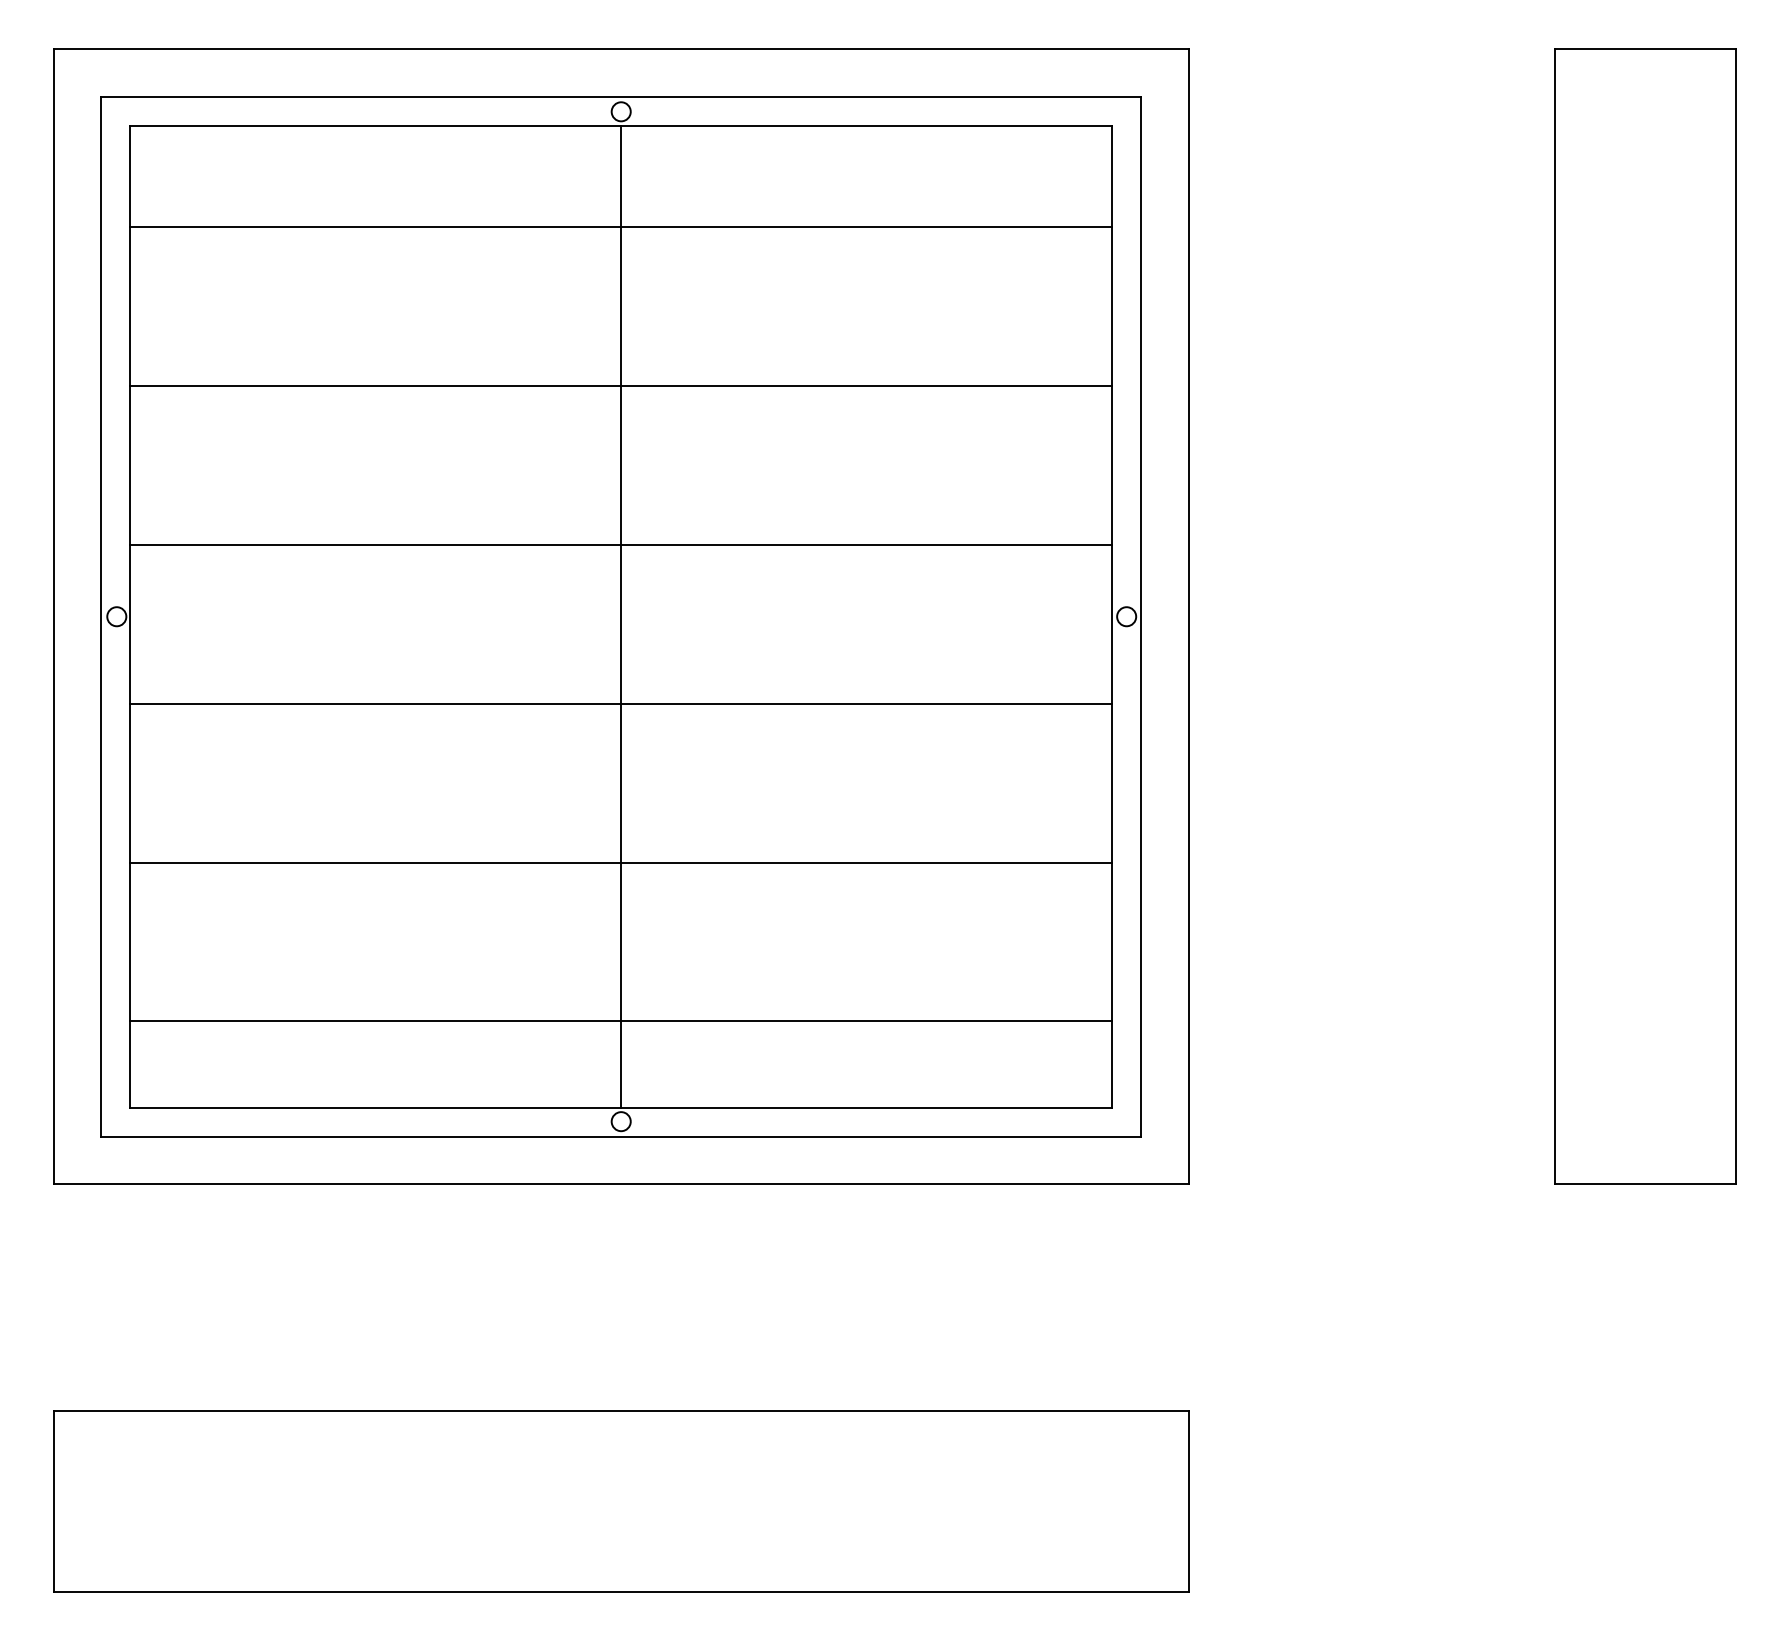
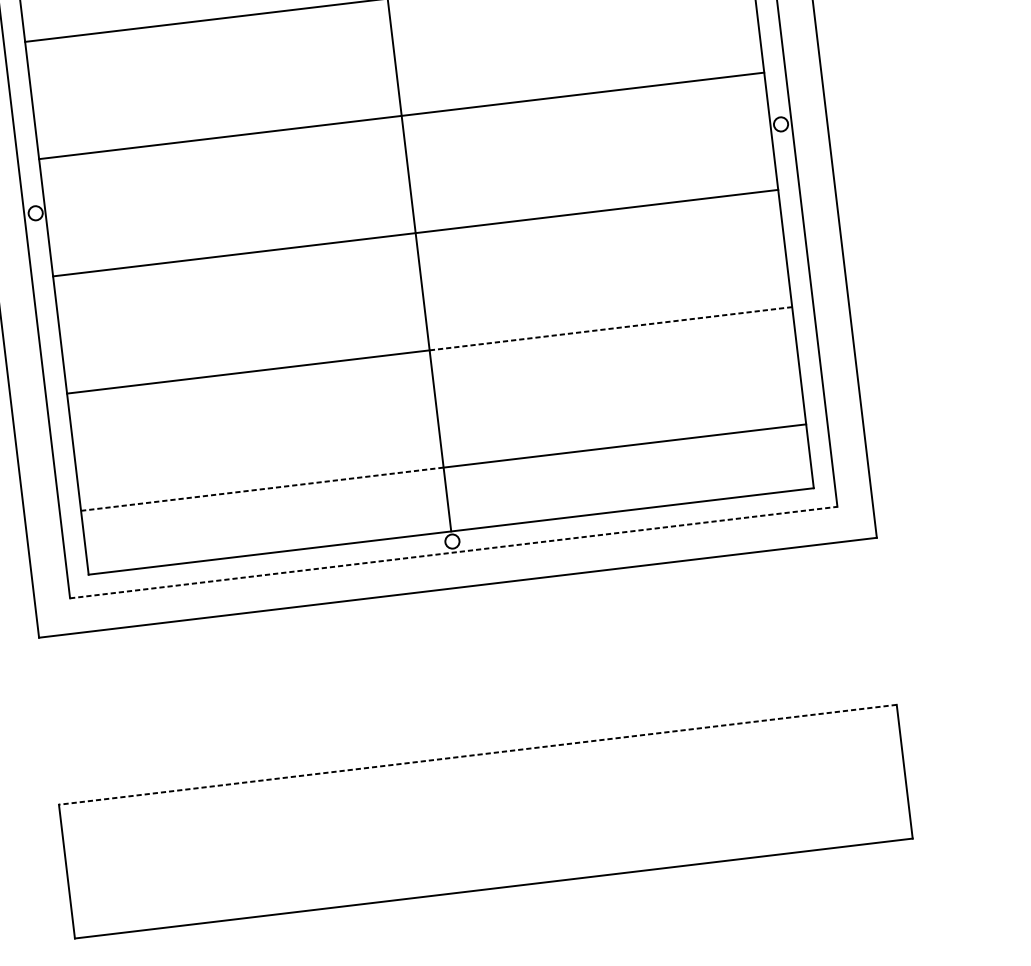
line: (867, 862) -> (611, 328), solid -> dashed
line: (375, 1021) -> (262, 489), solid -> dashed
line: (621, 1136) -> (453, 552), solid -> dashed
line: (621, 1410) -> (478, 754), solid -> dashed

